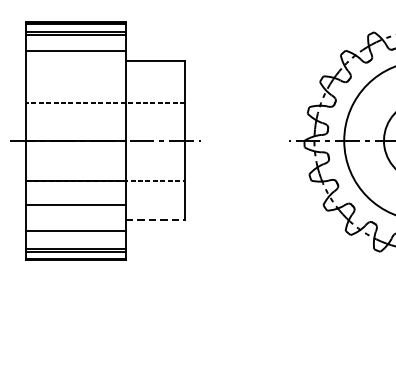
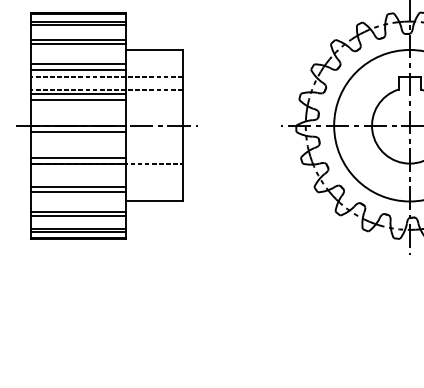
line: (75, 55) -> (78, 44), added
line: (75, 76) -> (78, 64), added
line: (75, 81) -> (78, 69), added
line: (105, 90) -> (106, 77), added
line: (75, 106) -> (78, 93), added
line: (75, 113) -> (78, 99), added
line: (75, 147) -> (78, 132), added
line: (75, 174) -> (78, 157), added
line: (75, 210) -> (78, 192), added
line: (155, 220) -> (154, 201), dashed -> solid
line: (75, 234) -> (78, 215), added

